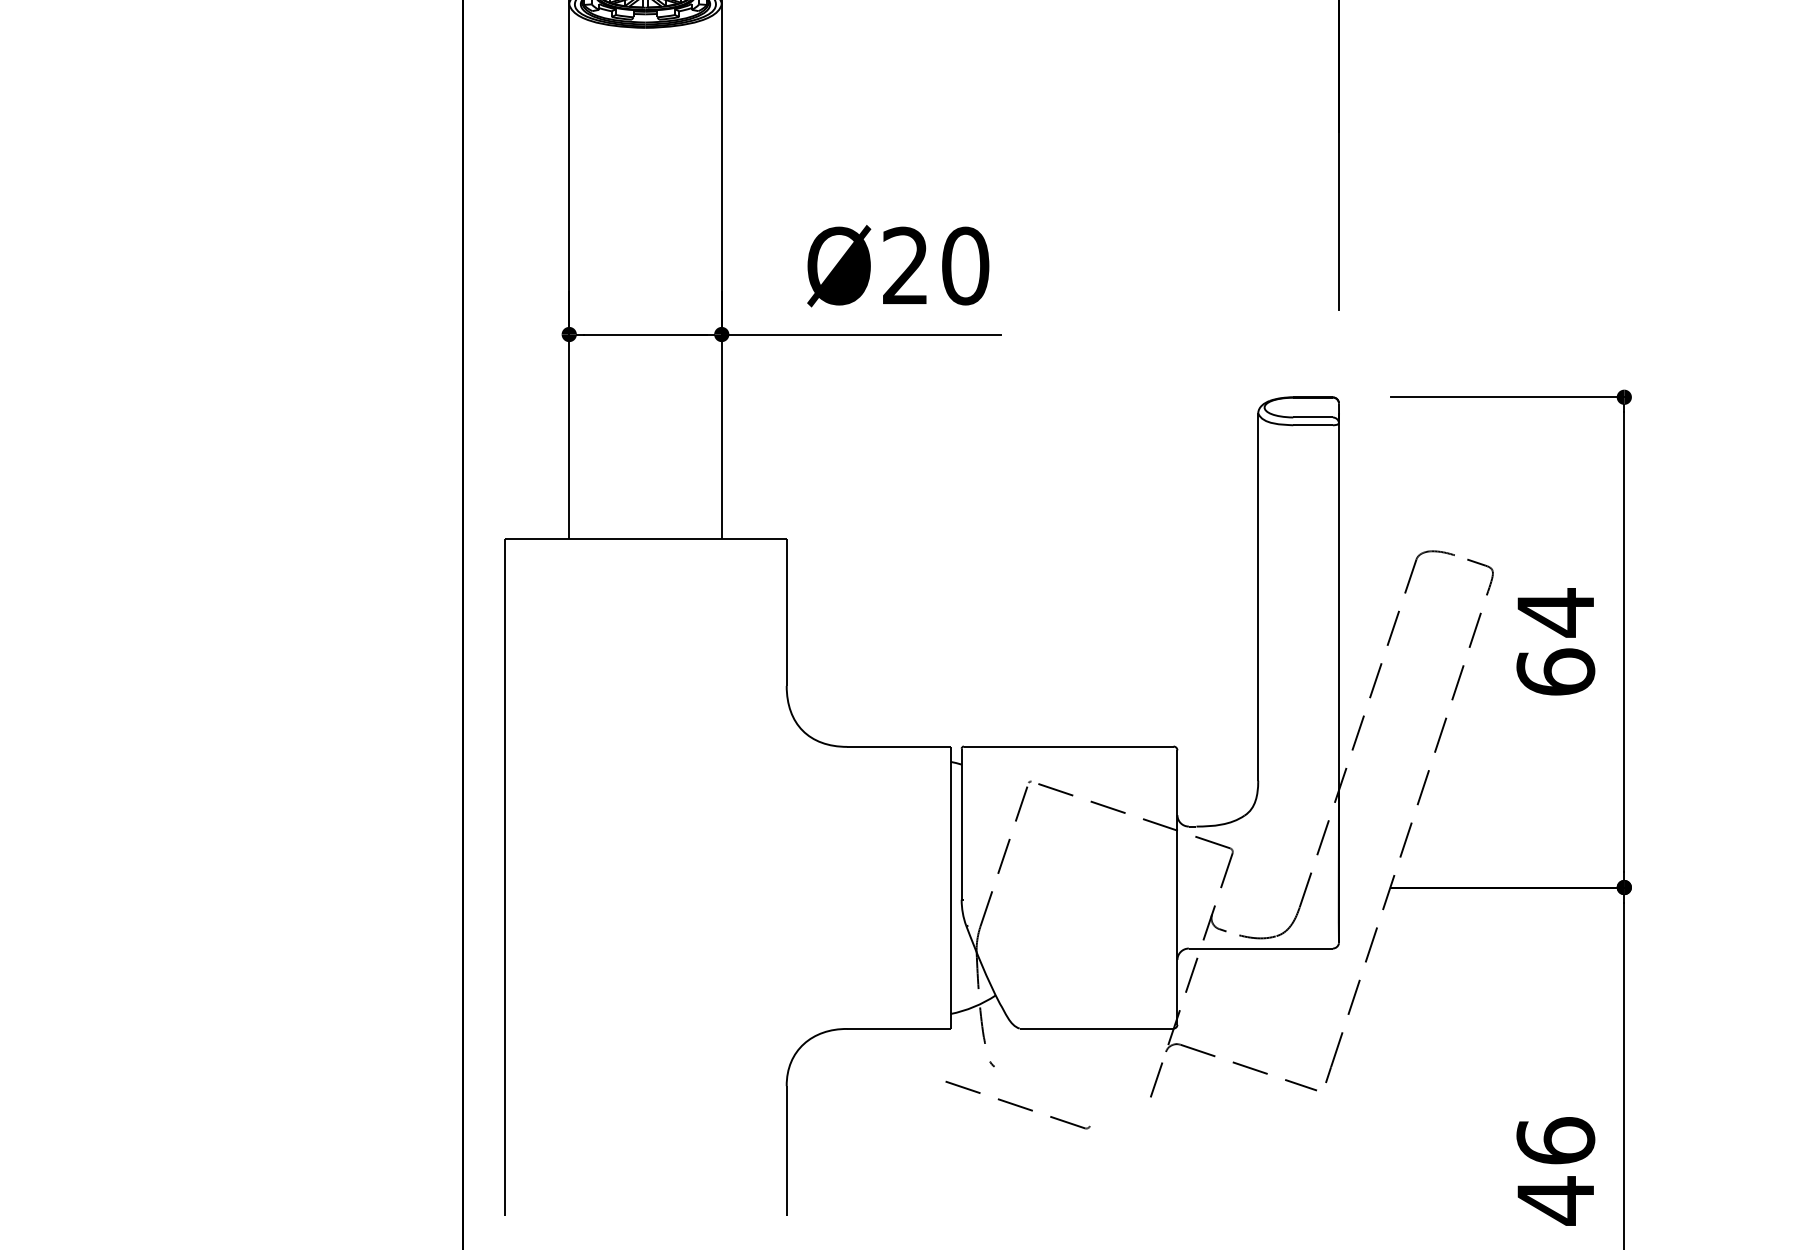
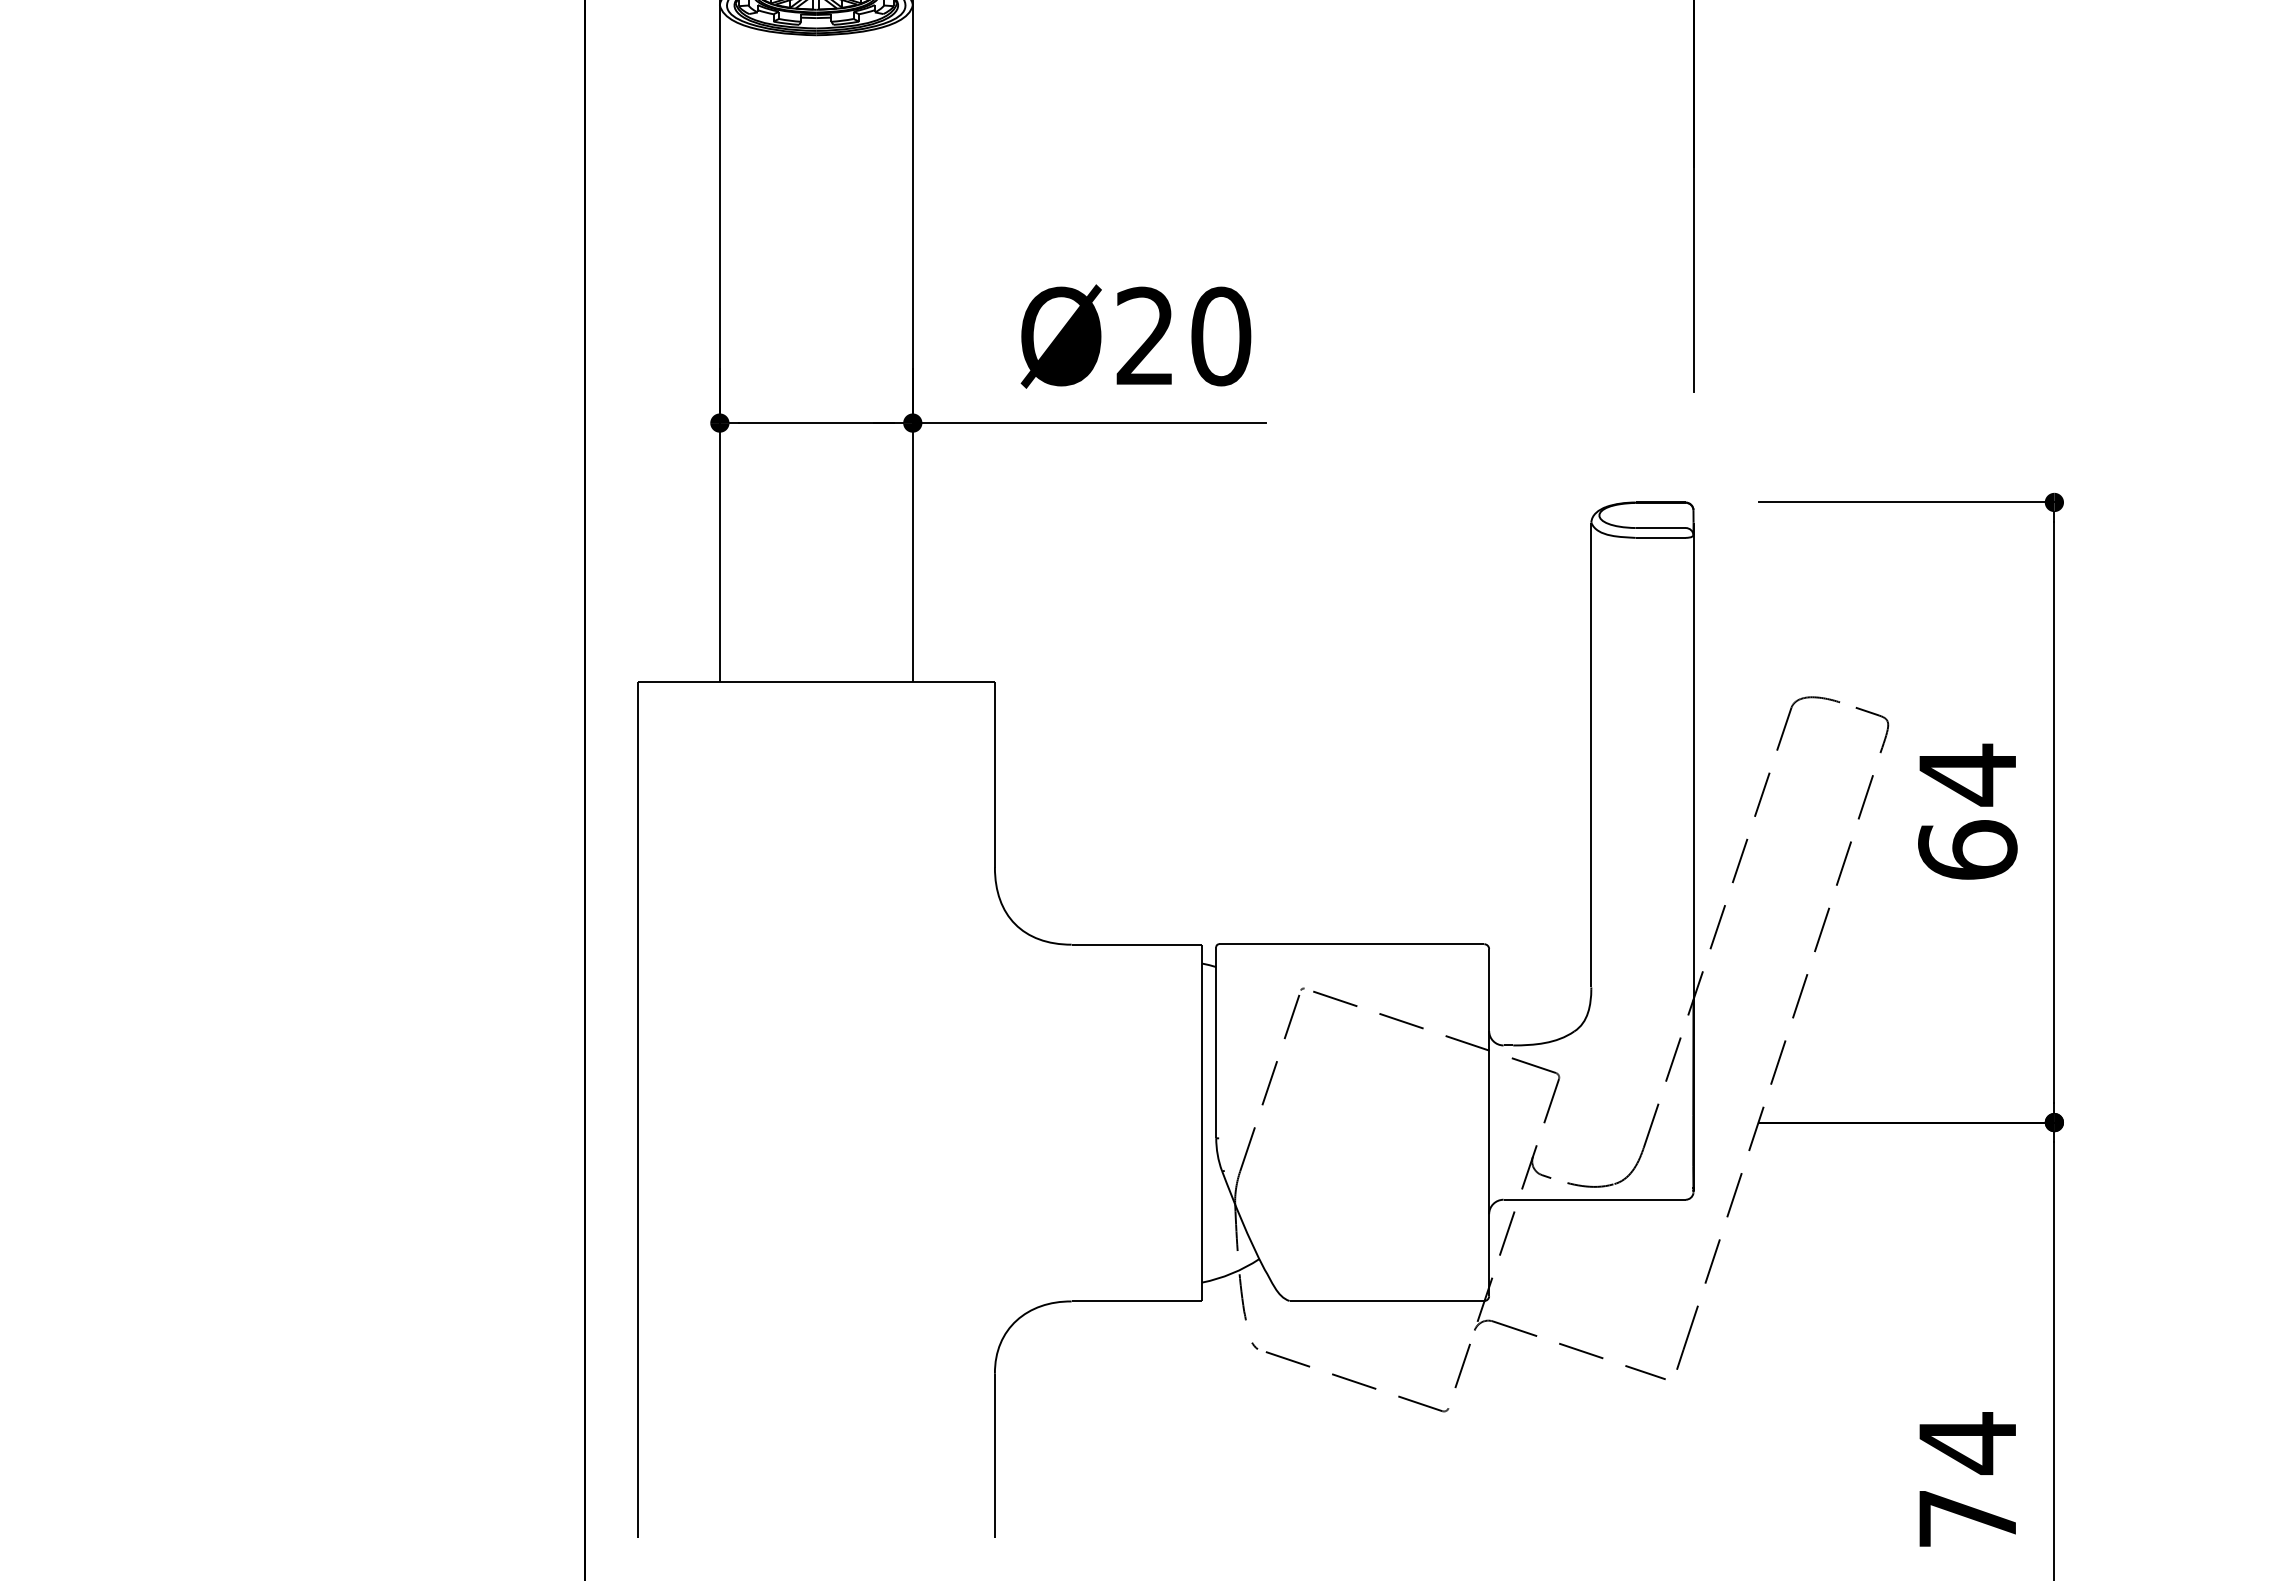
part: (1018, 1104) -> (1357, 1381), moved
text: (1555, 1171) -> (1967, 1481), 46 -> 74

